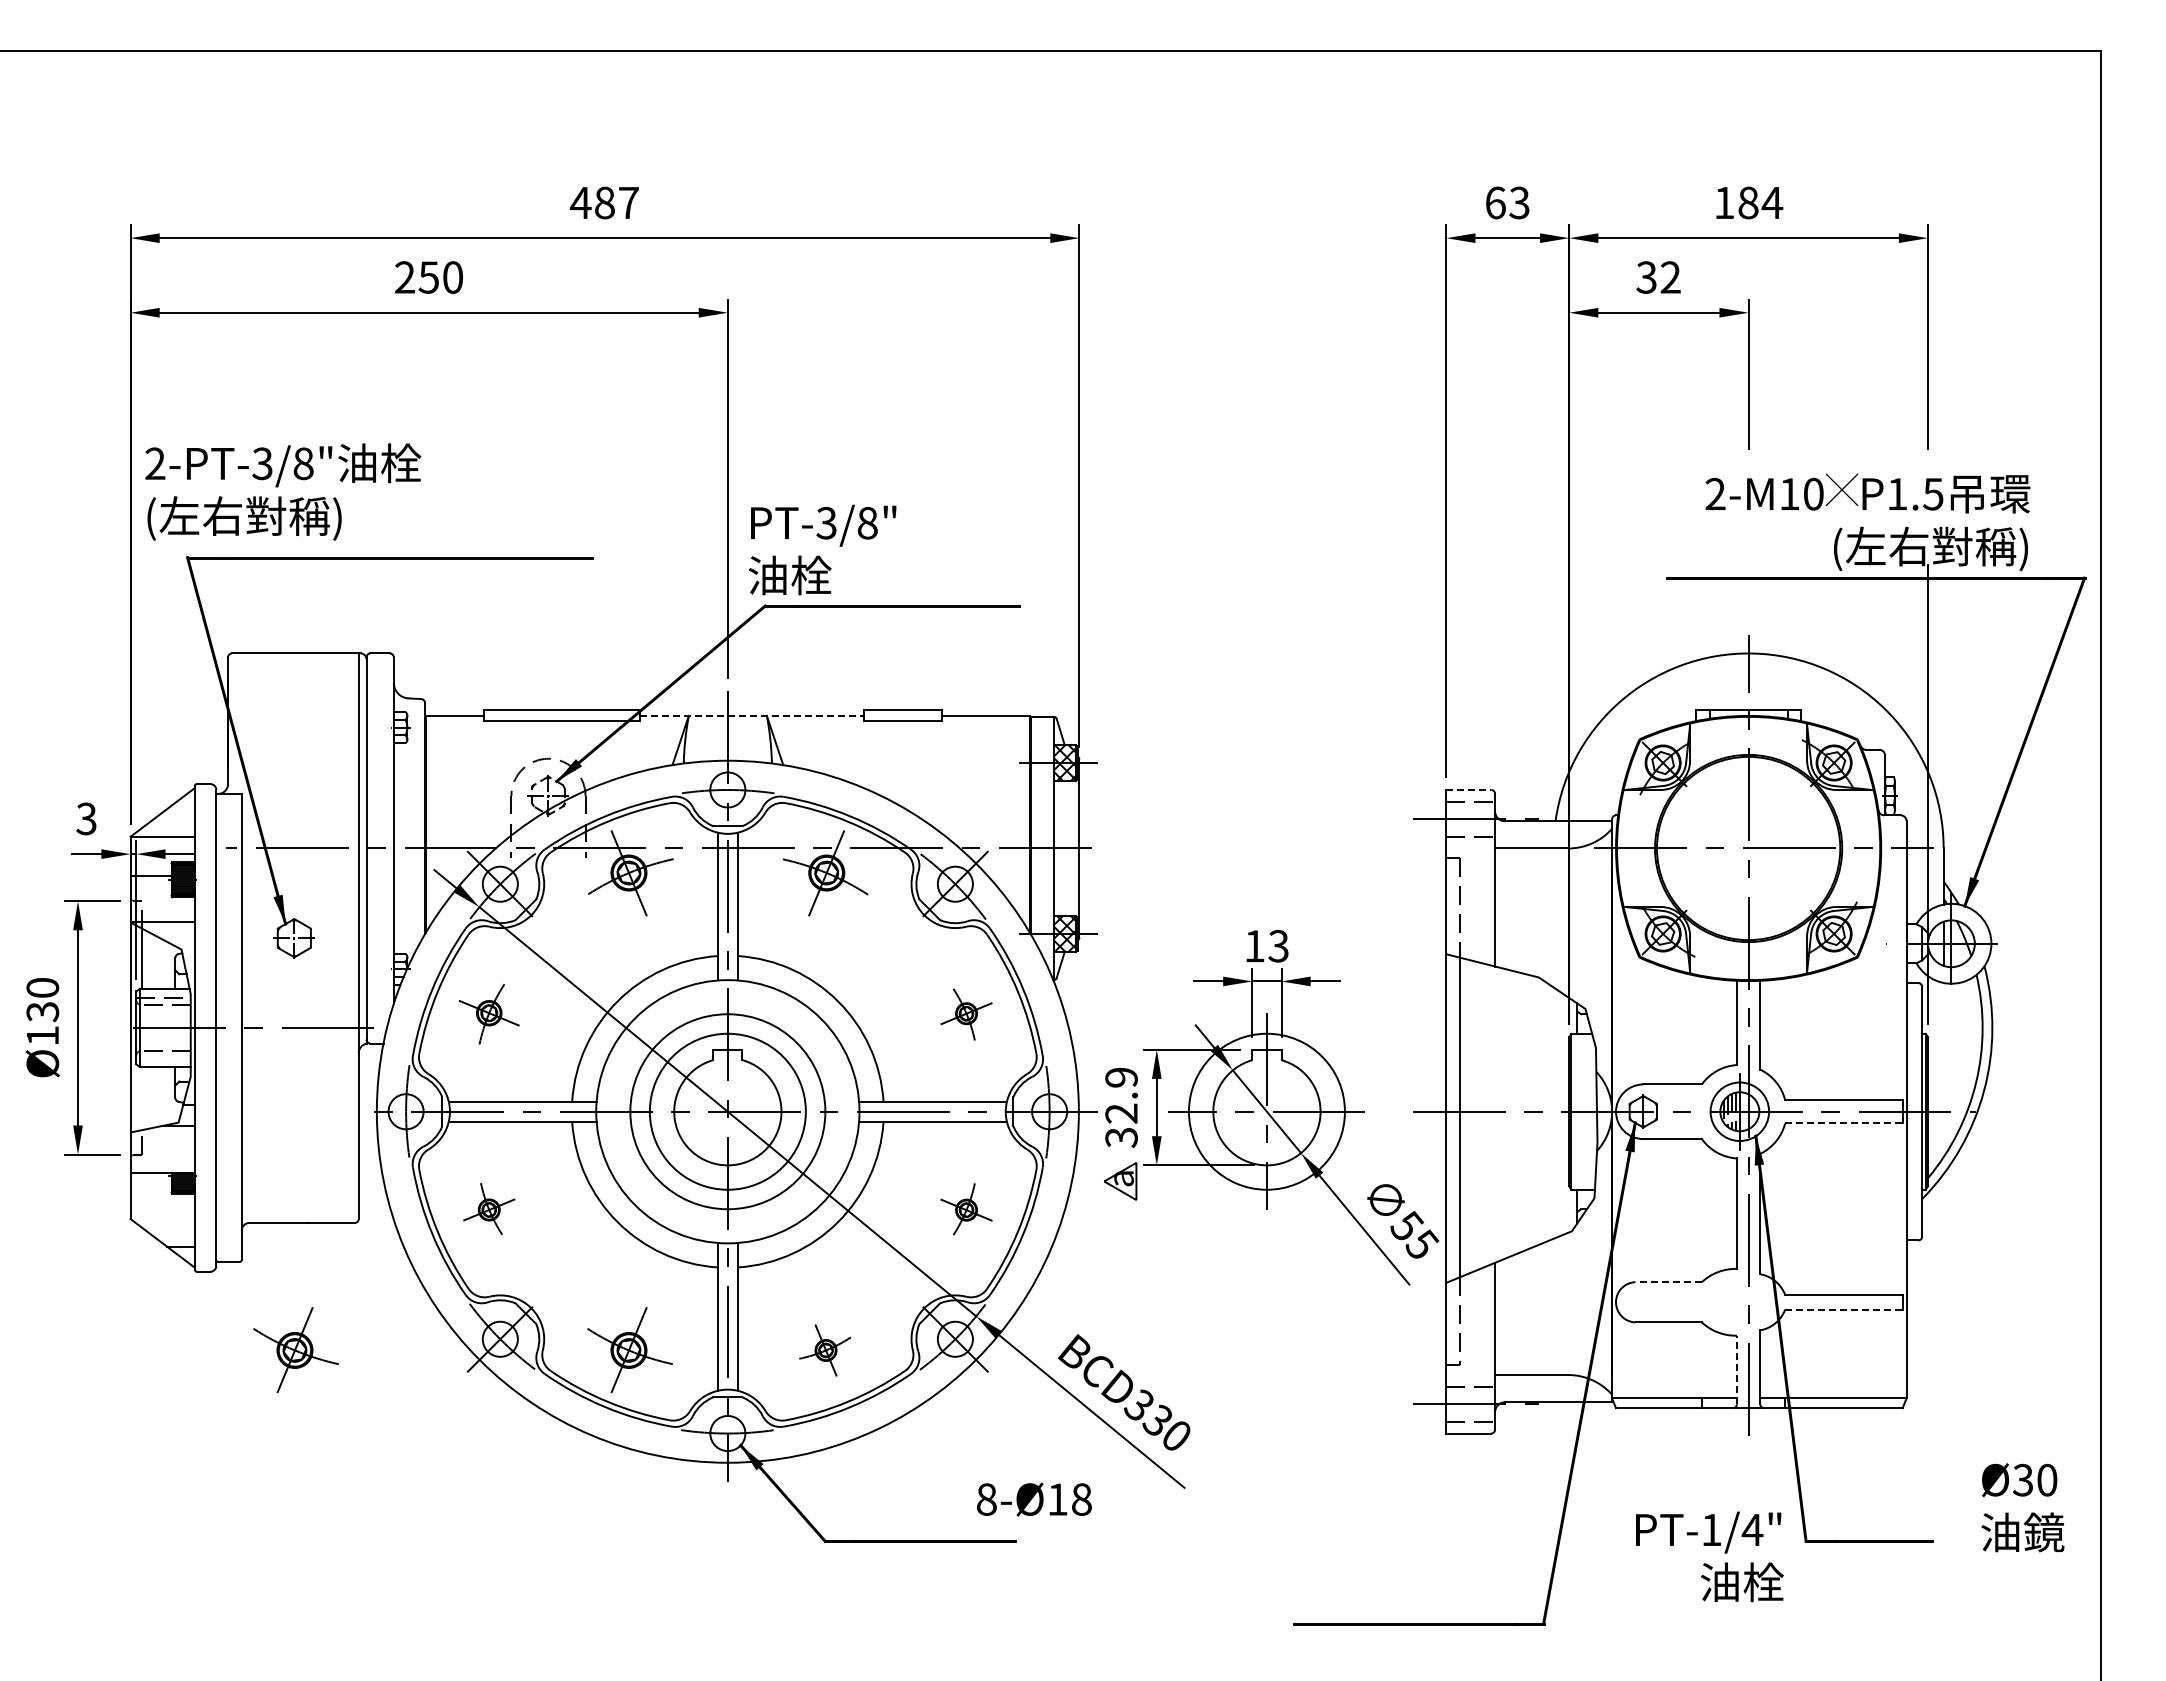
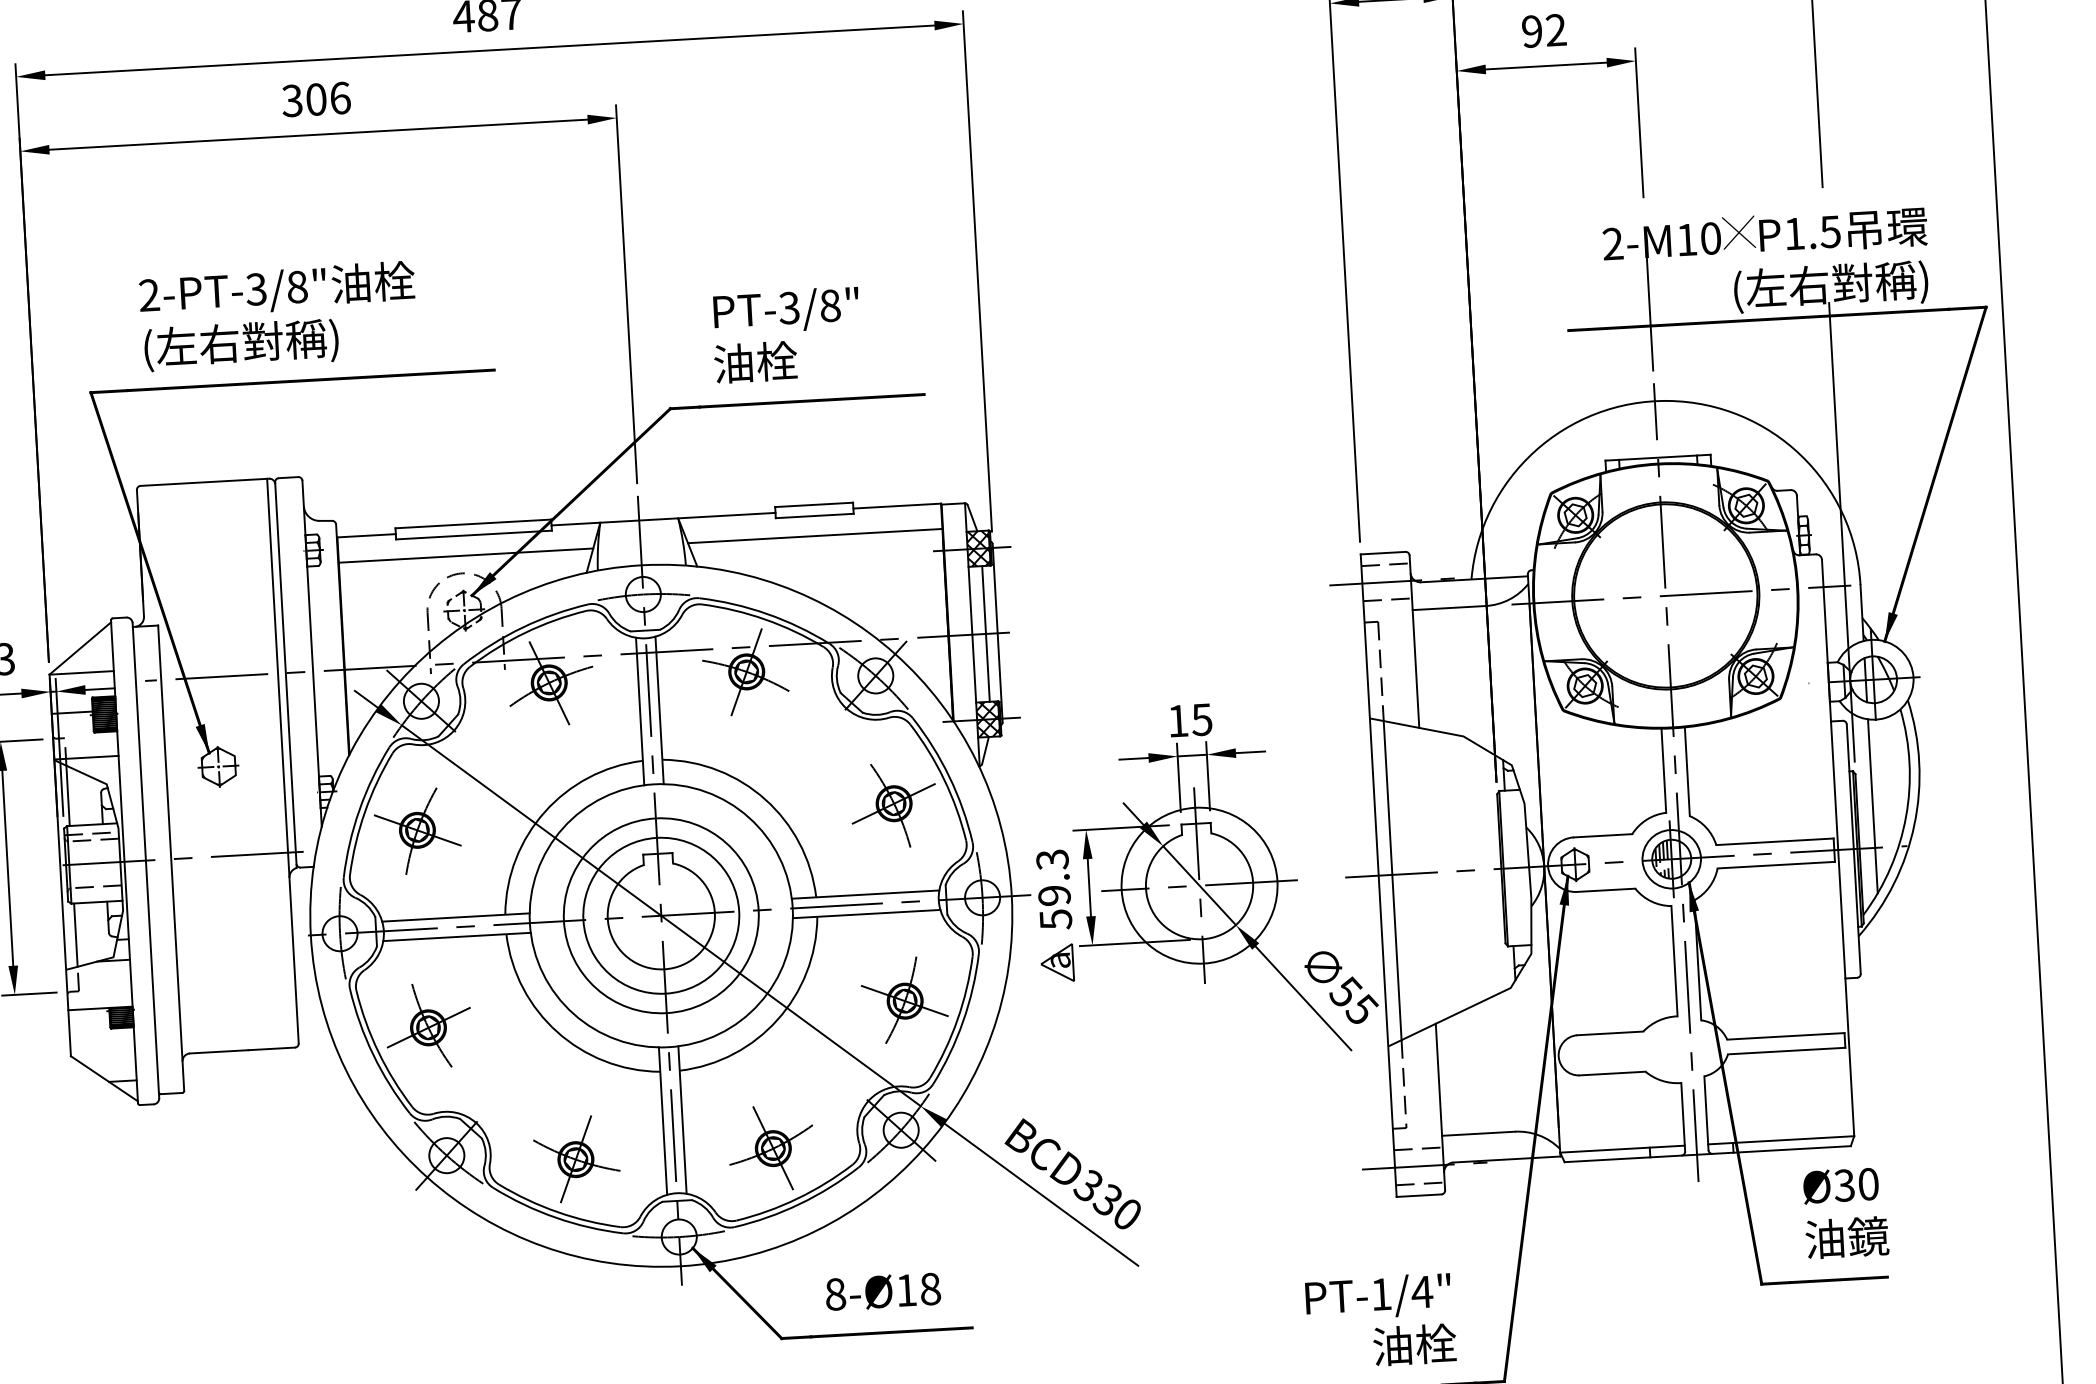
text: (428, 277) -> (315, 99), 250 -> 306
text: (1646, 277) -> (1531, 31), 32 -> 92
text: (283, 491) -> (278, 315), moved
text: (822, 549) -> (786, 334), moved
line: (1748, 565) -> (1649, 313), added
line: (752, 715) -> (663, 518), dashed -> solid
line: (552, 741) -> (465, 555), added
line: (902, 741) -> (815, 536), added
line: (1469, 790) -> (1383, 553), dashed -> solid
line: (1067, 848) -> (985, 633), added
text: (1278, 945) -> (1201, 719), 13 -> 15
part: (489, 1013) -> (417, 830), size x1.43
part: (966, 1014) -> (894, 805), size x1.67
line: (1943, 1070) -> (1872, 806), added
line: (142, 1098) -> (76, 935), added
text: (1121, 1107) -> (1054, 889), 32.9 -> 59.3
line: (1843, 1123) -> (1775, 865), dashed -> solid
part: (489, 1208) -> (428, 1025), size x1.67
part: (966, 1209) -> (905, 1000), size x1.67
line: (1668, 1282) -> (1610, 1033), dashed -> solid
line: (1843, 1309) -> (1786, 1050), dashed -> solid
part: (295, 1350) -> (242, 1178), removed
part: (824, 1350) -> (771, 1148), size x1.67
line: (1736, 1369) -> (1682, 1116), dashed -> solid
text: (1034, 1499) -> (883, 1291), moved
text: (2022, 1507) -> (1845, 1212), moved
text: (1709, 1556) -> (1380, 1320), moved

